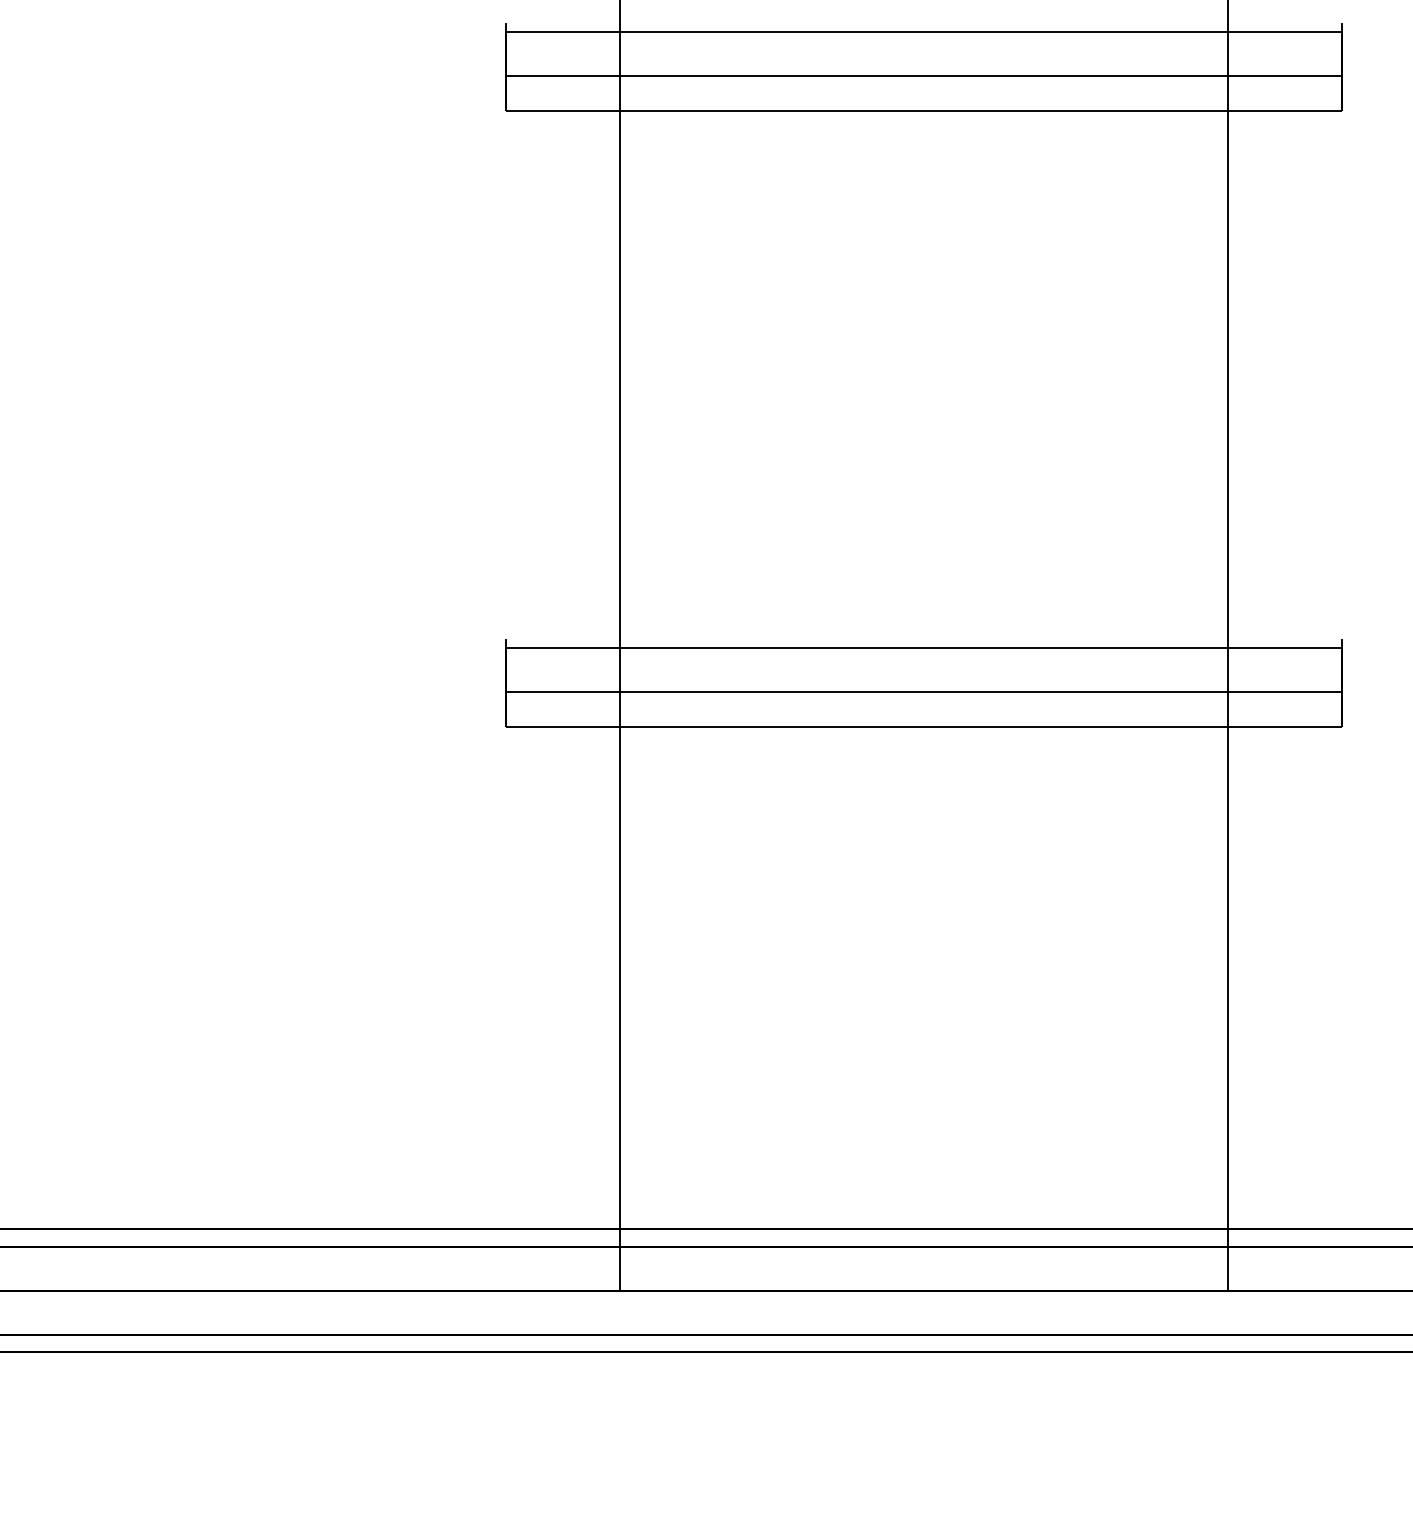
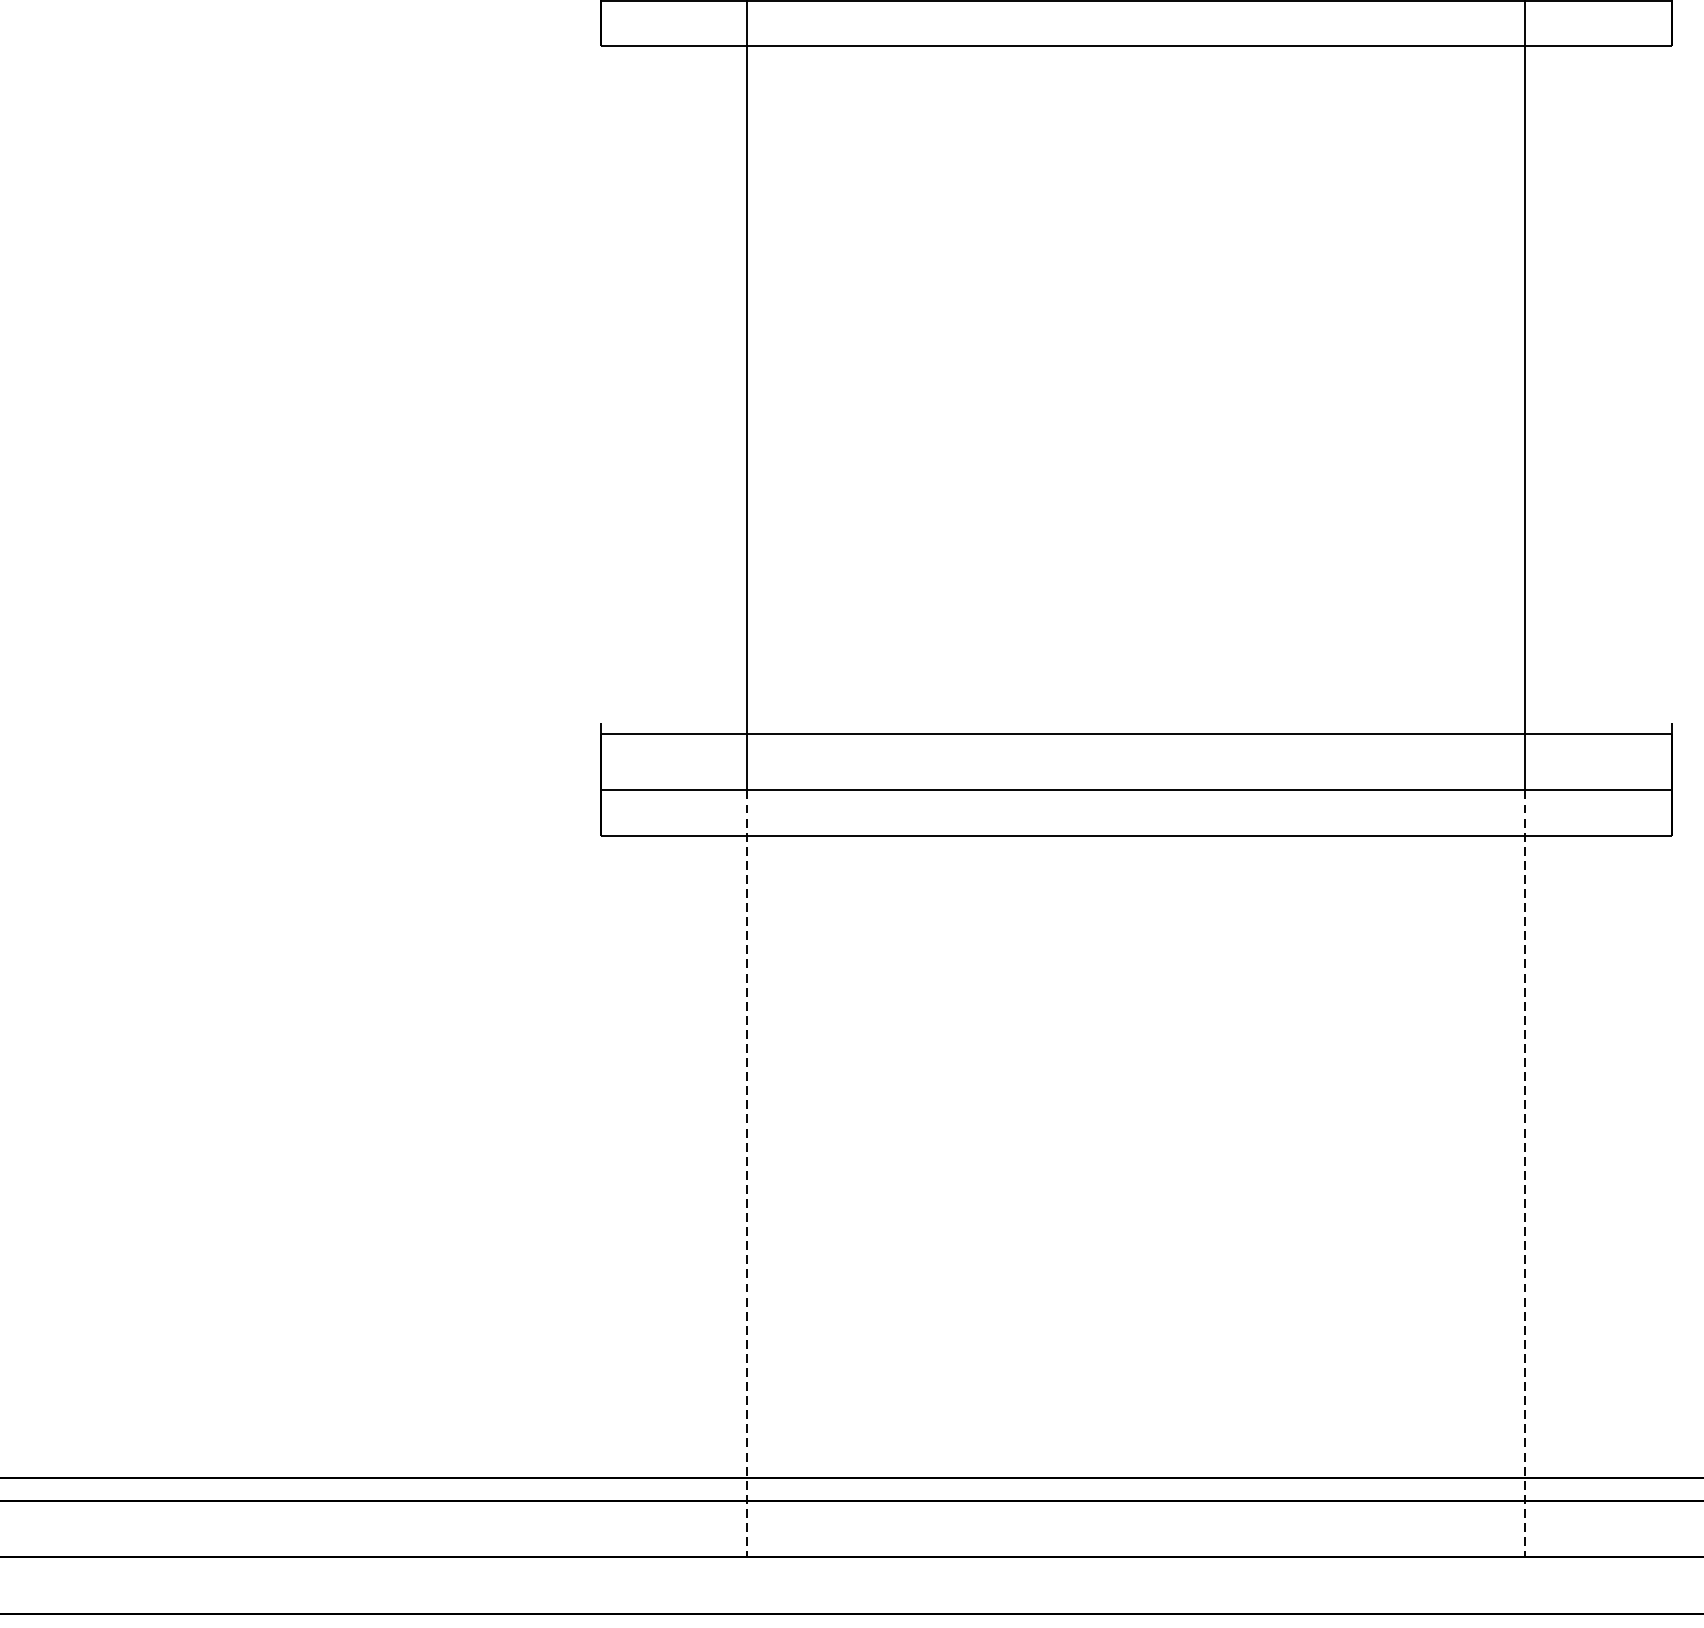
line: (620, 991) -> (747, 1173), solid -> dashed
line: (1227, 991) -> (1524, 1173), solid -> dashed

